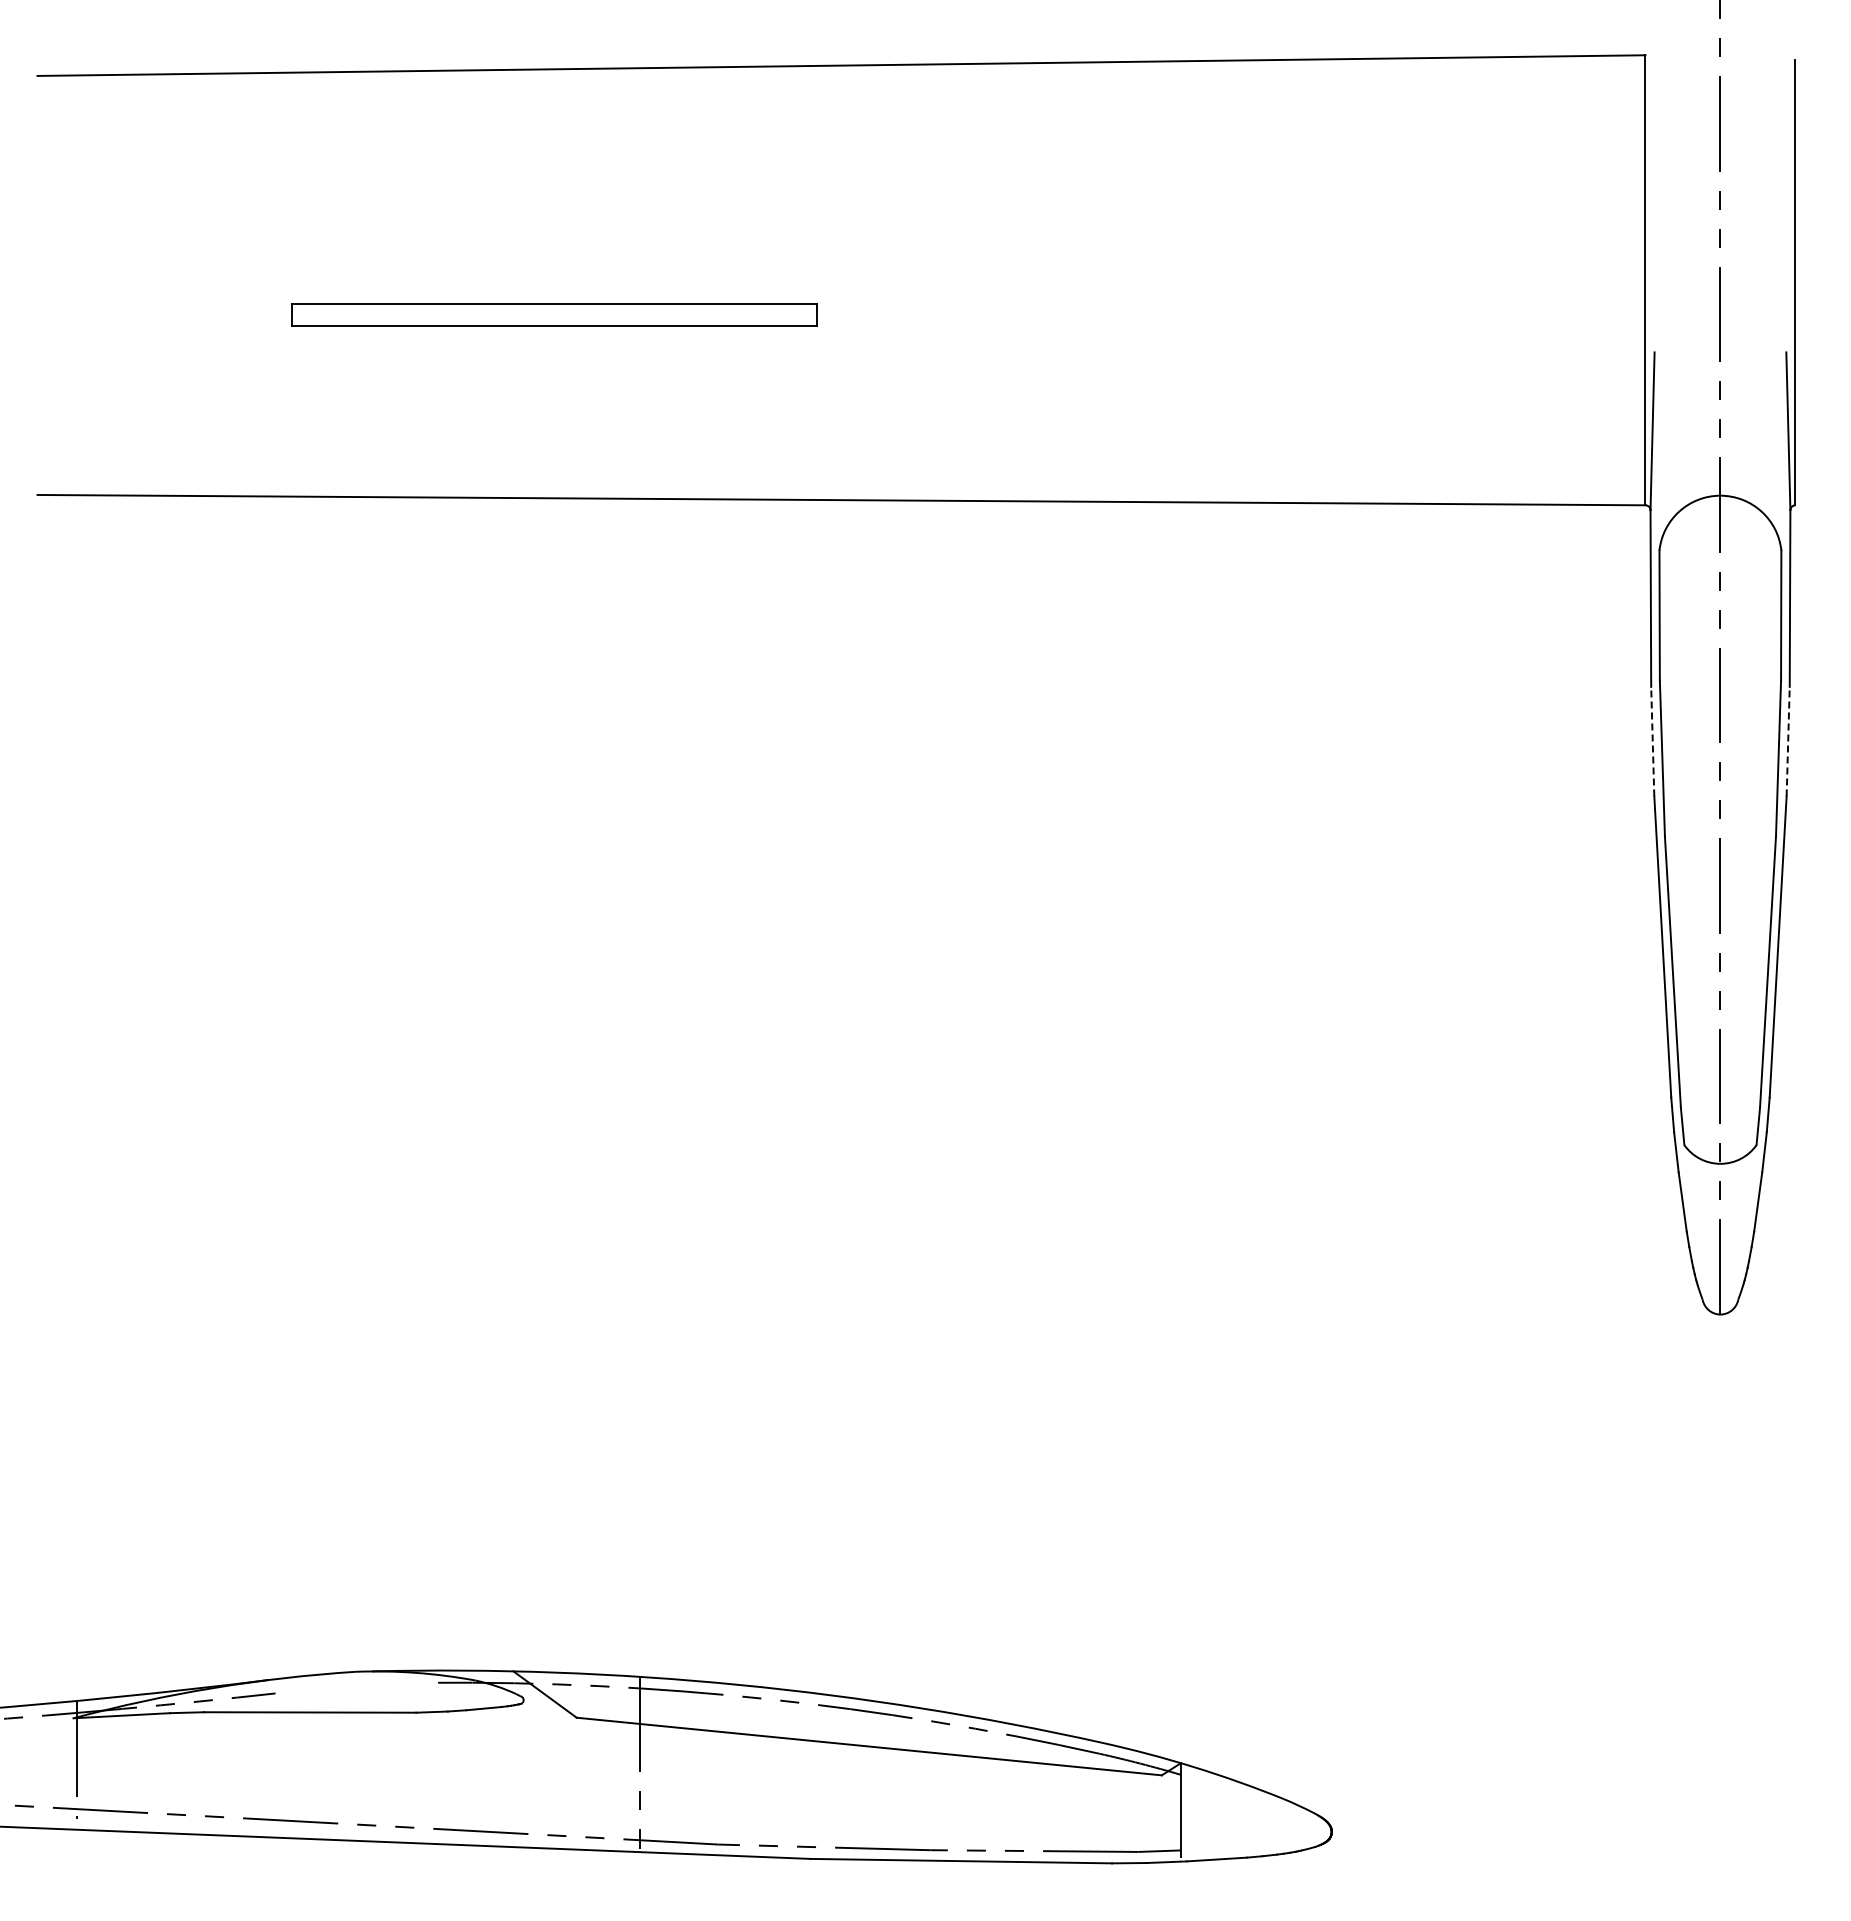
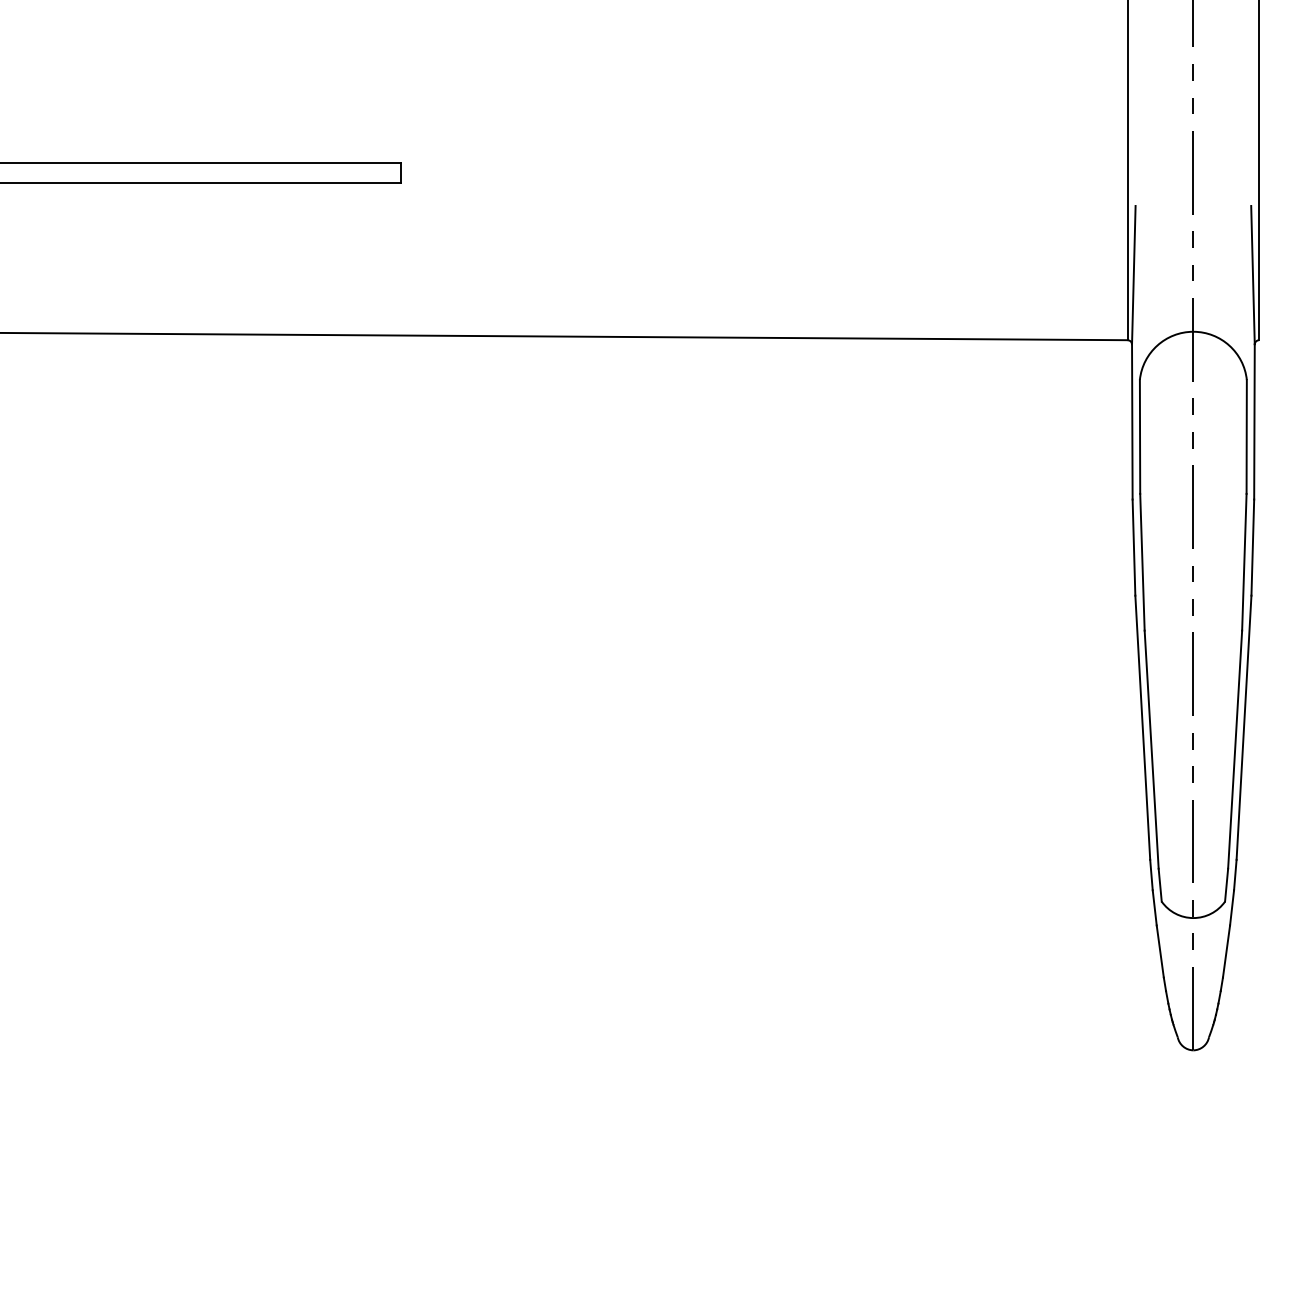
line: (1652, 741) -> (1133, 547), dashed -> solid
line: (1788, 741) -> (1253, 547), dashed -> solid

